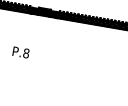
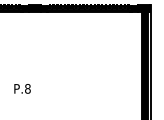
text: (21, 52) -> (22, 88), moved

